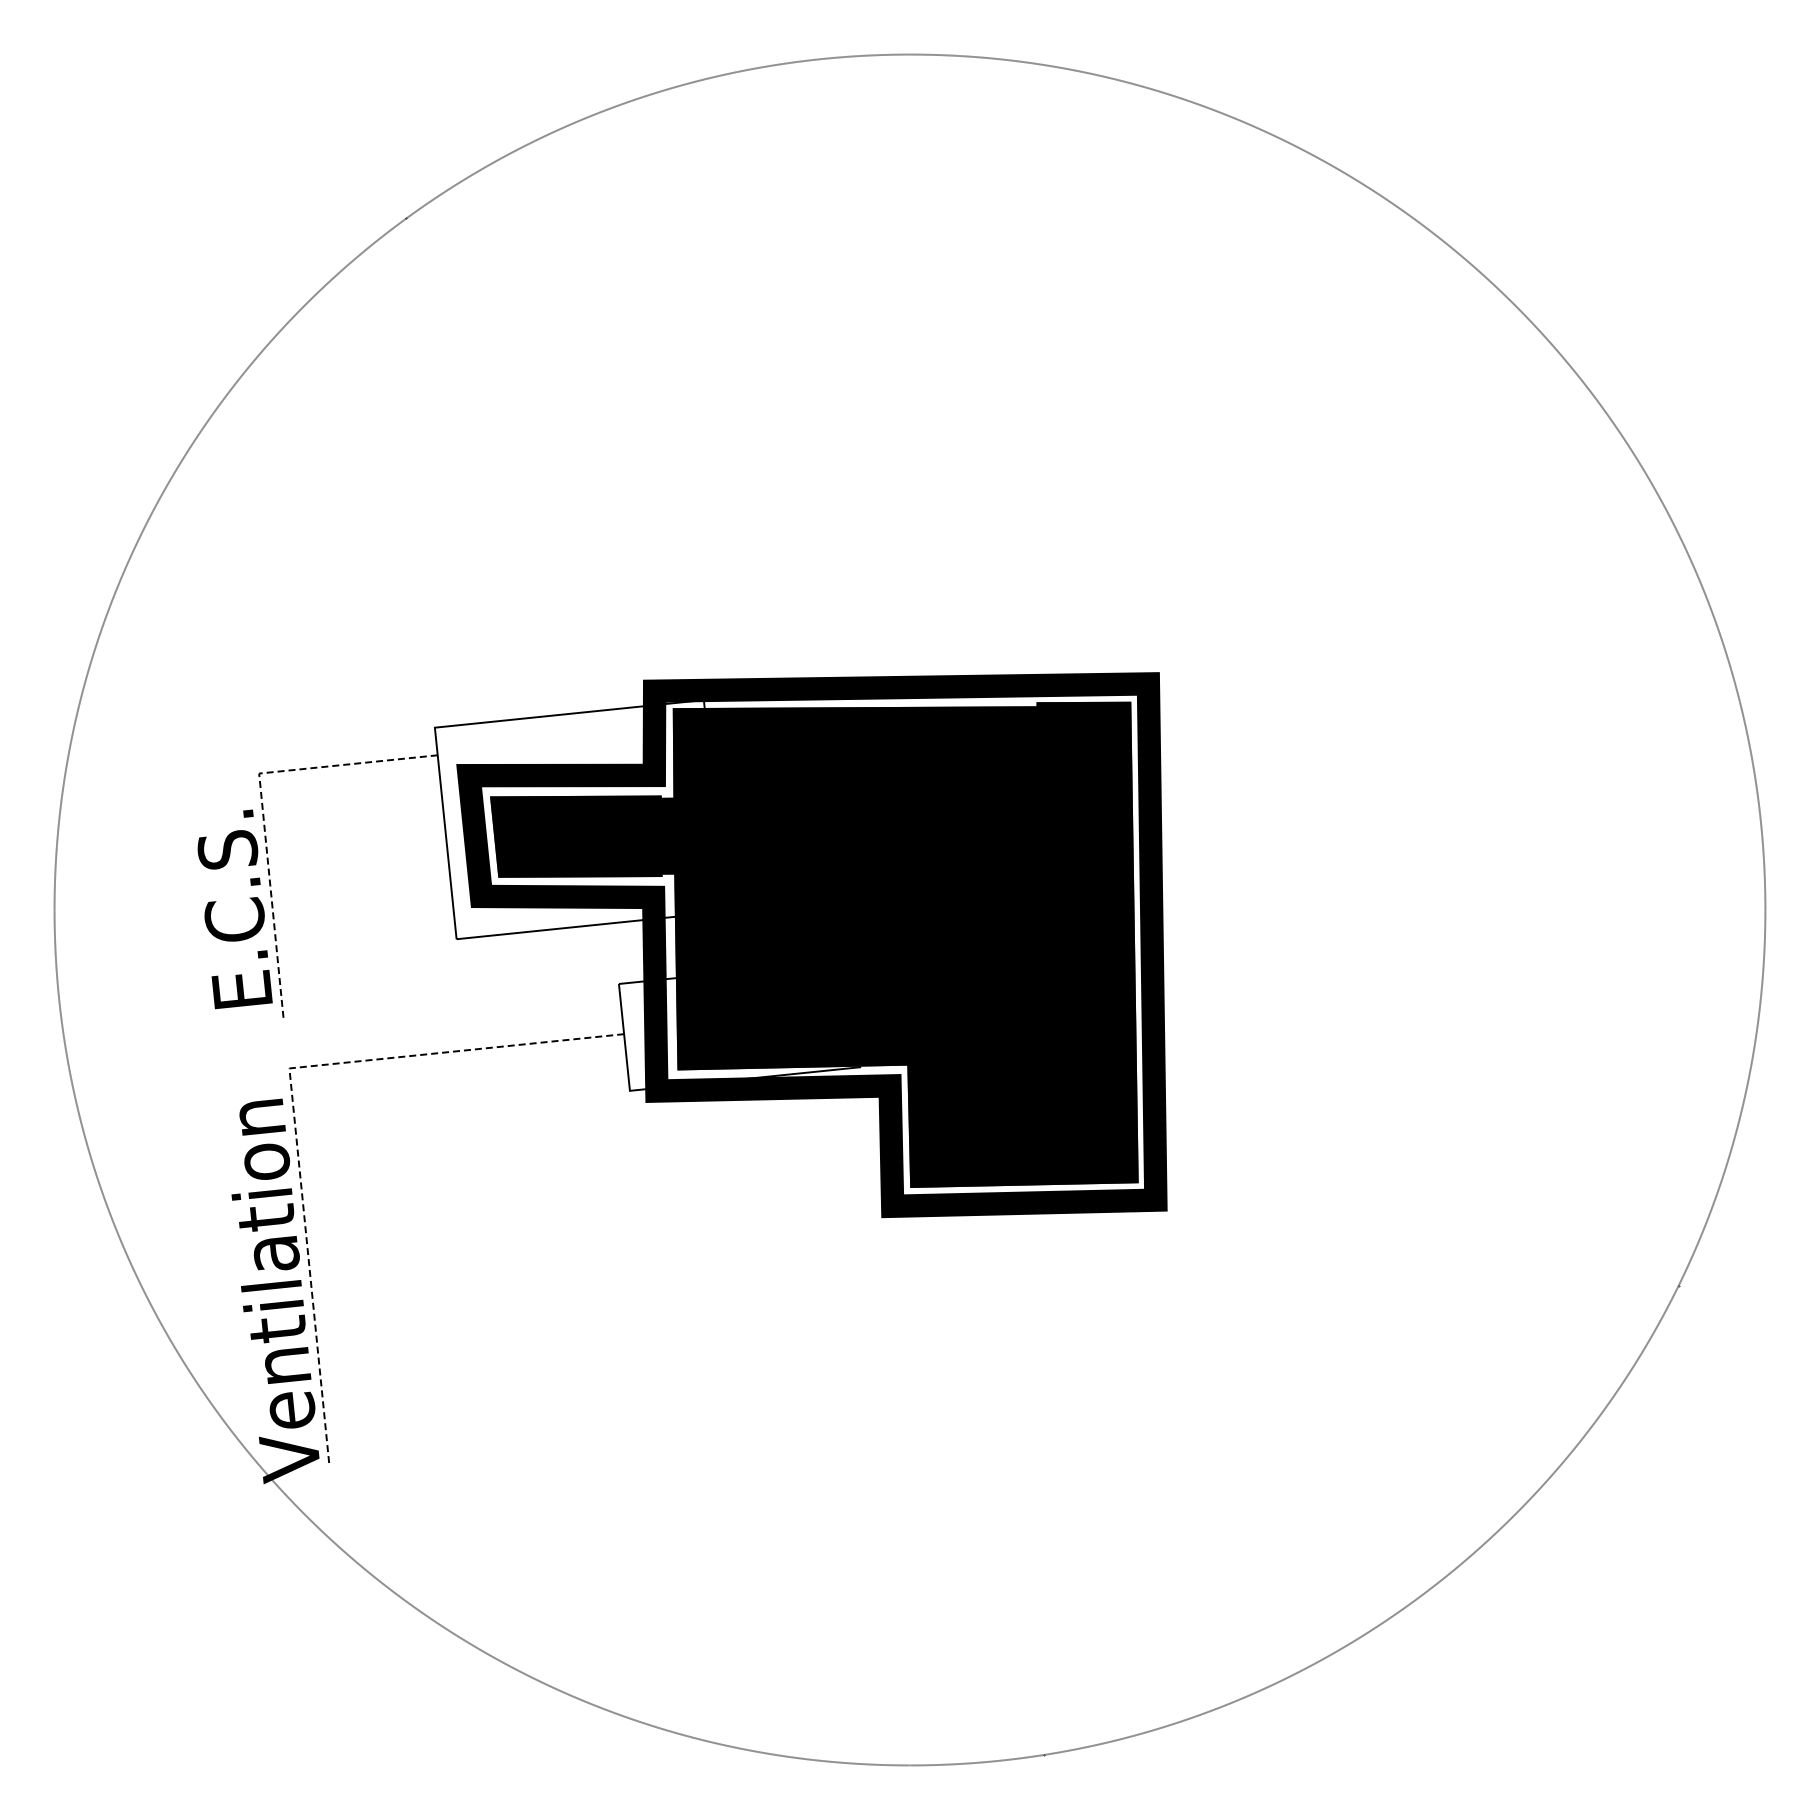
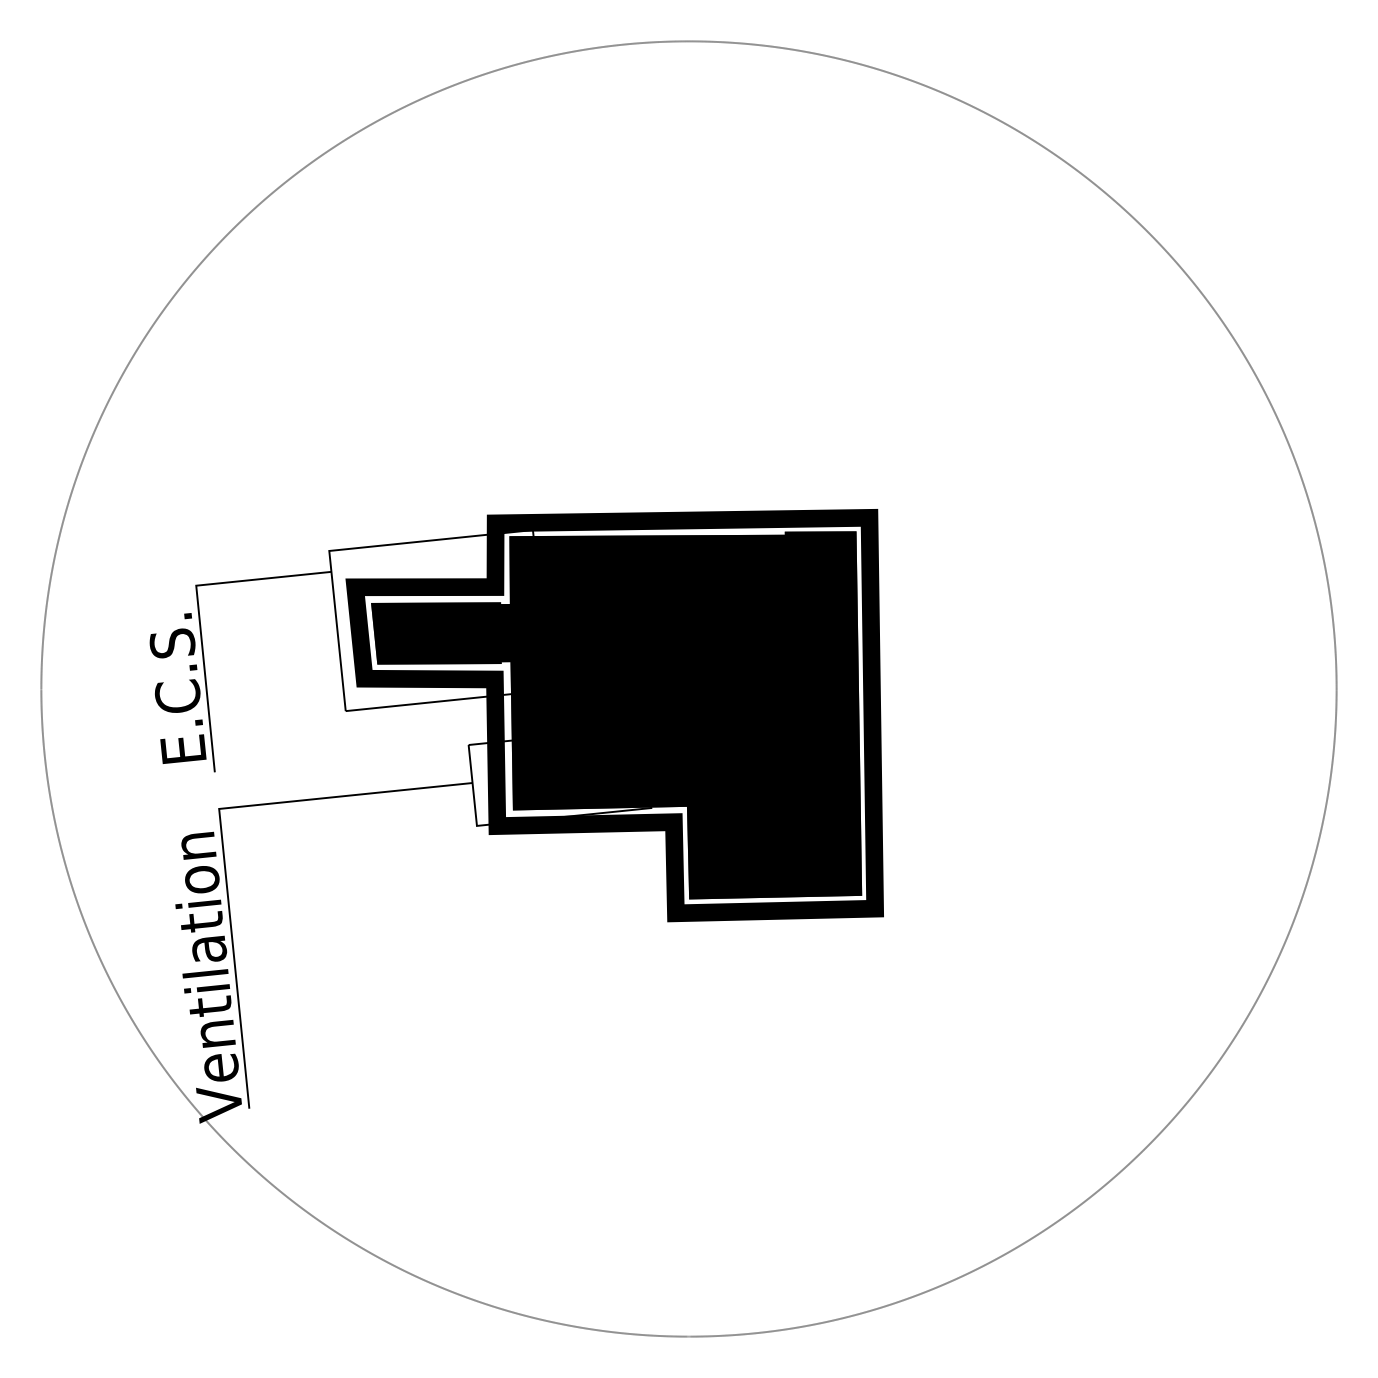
line: (262, 807) -> (198, 611), dashed -> solid
line: (292, 1098) -> (221, 831), dashed -> solid

